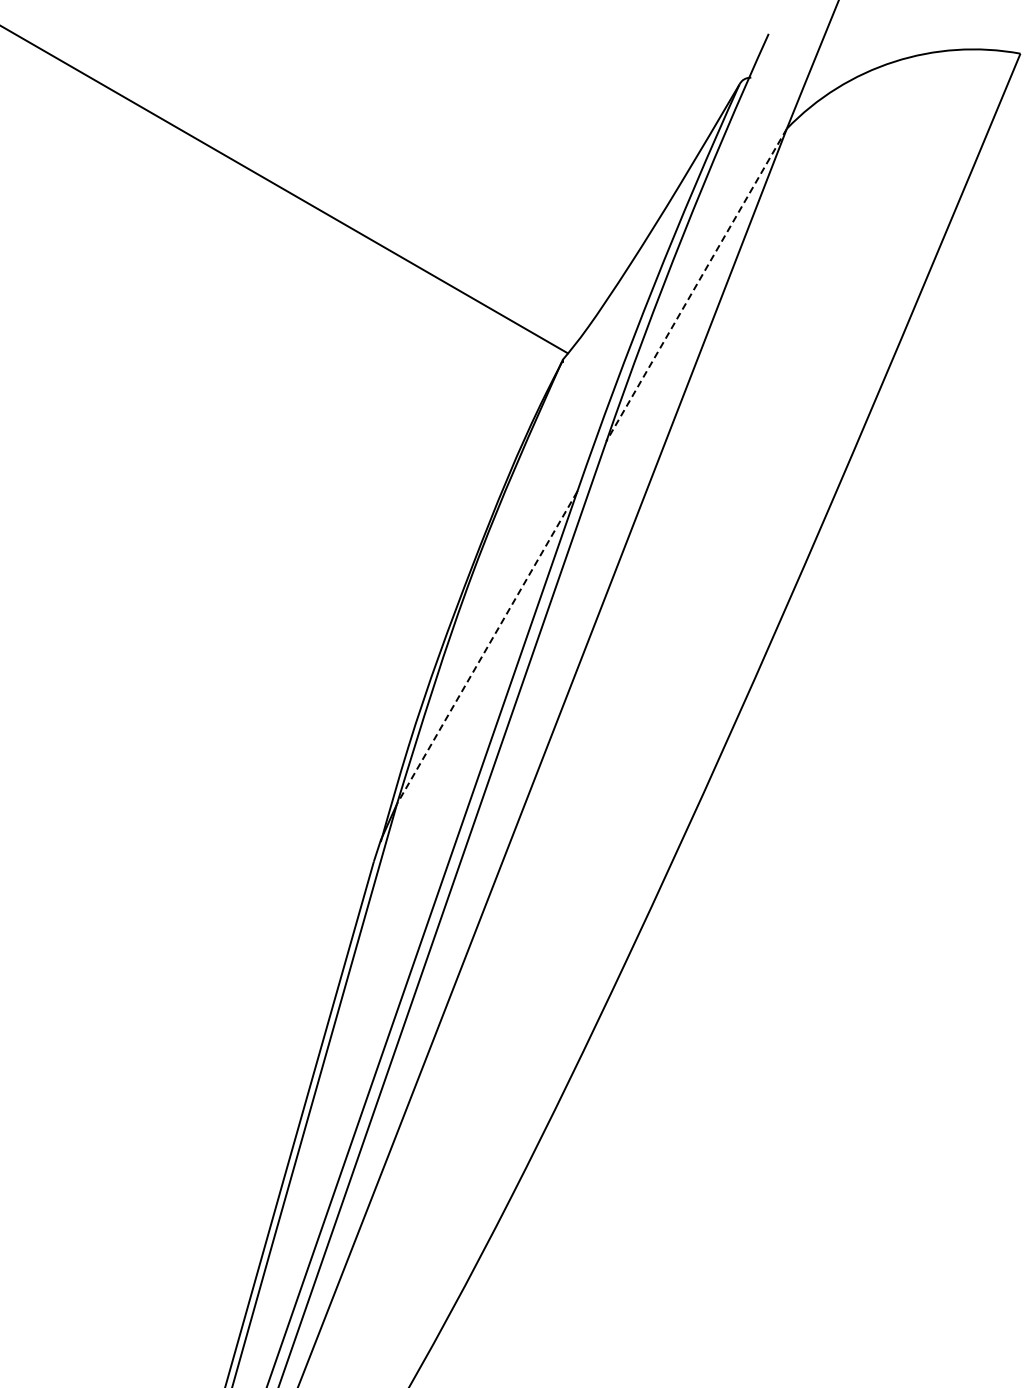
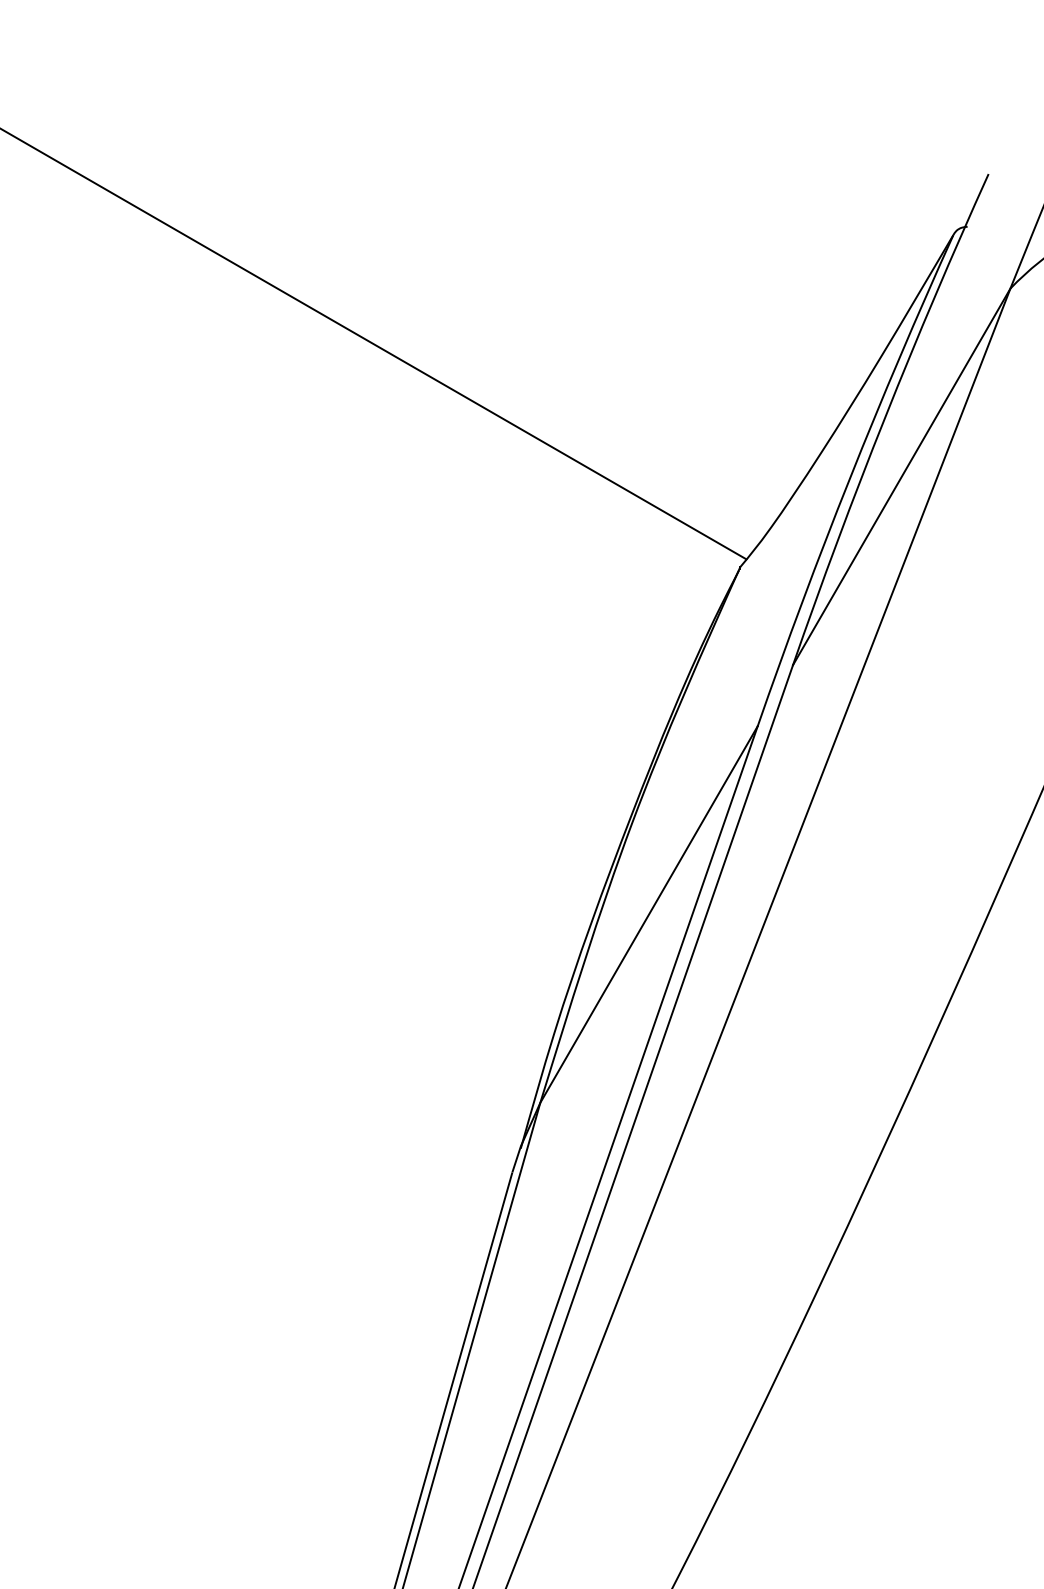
line: (696, 285) -> (901, 477), dashed -> solid
line: (486, 648) -> (648, 915), dashed -> solid

